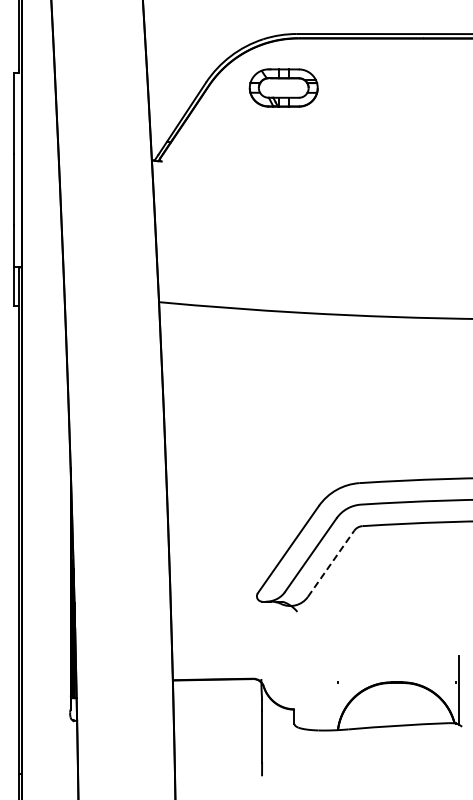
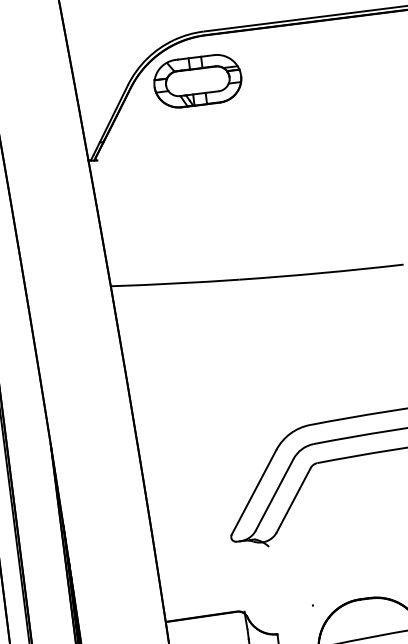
part: (283, 87) -> (197, 80), size x1.43
line: (331, 563) -> (294, 499), dashed -> solid

